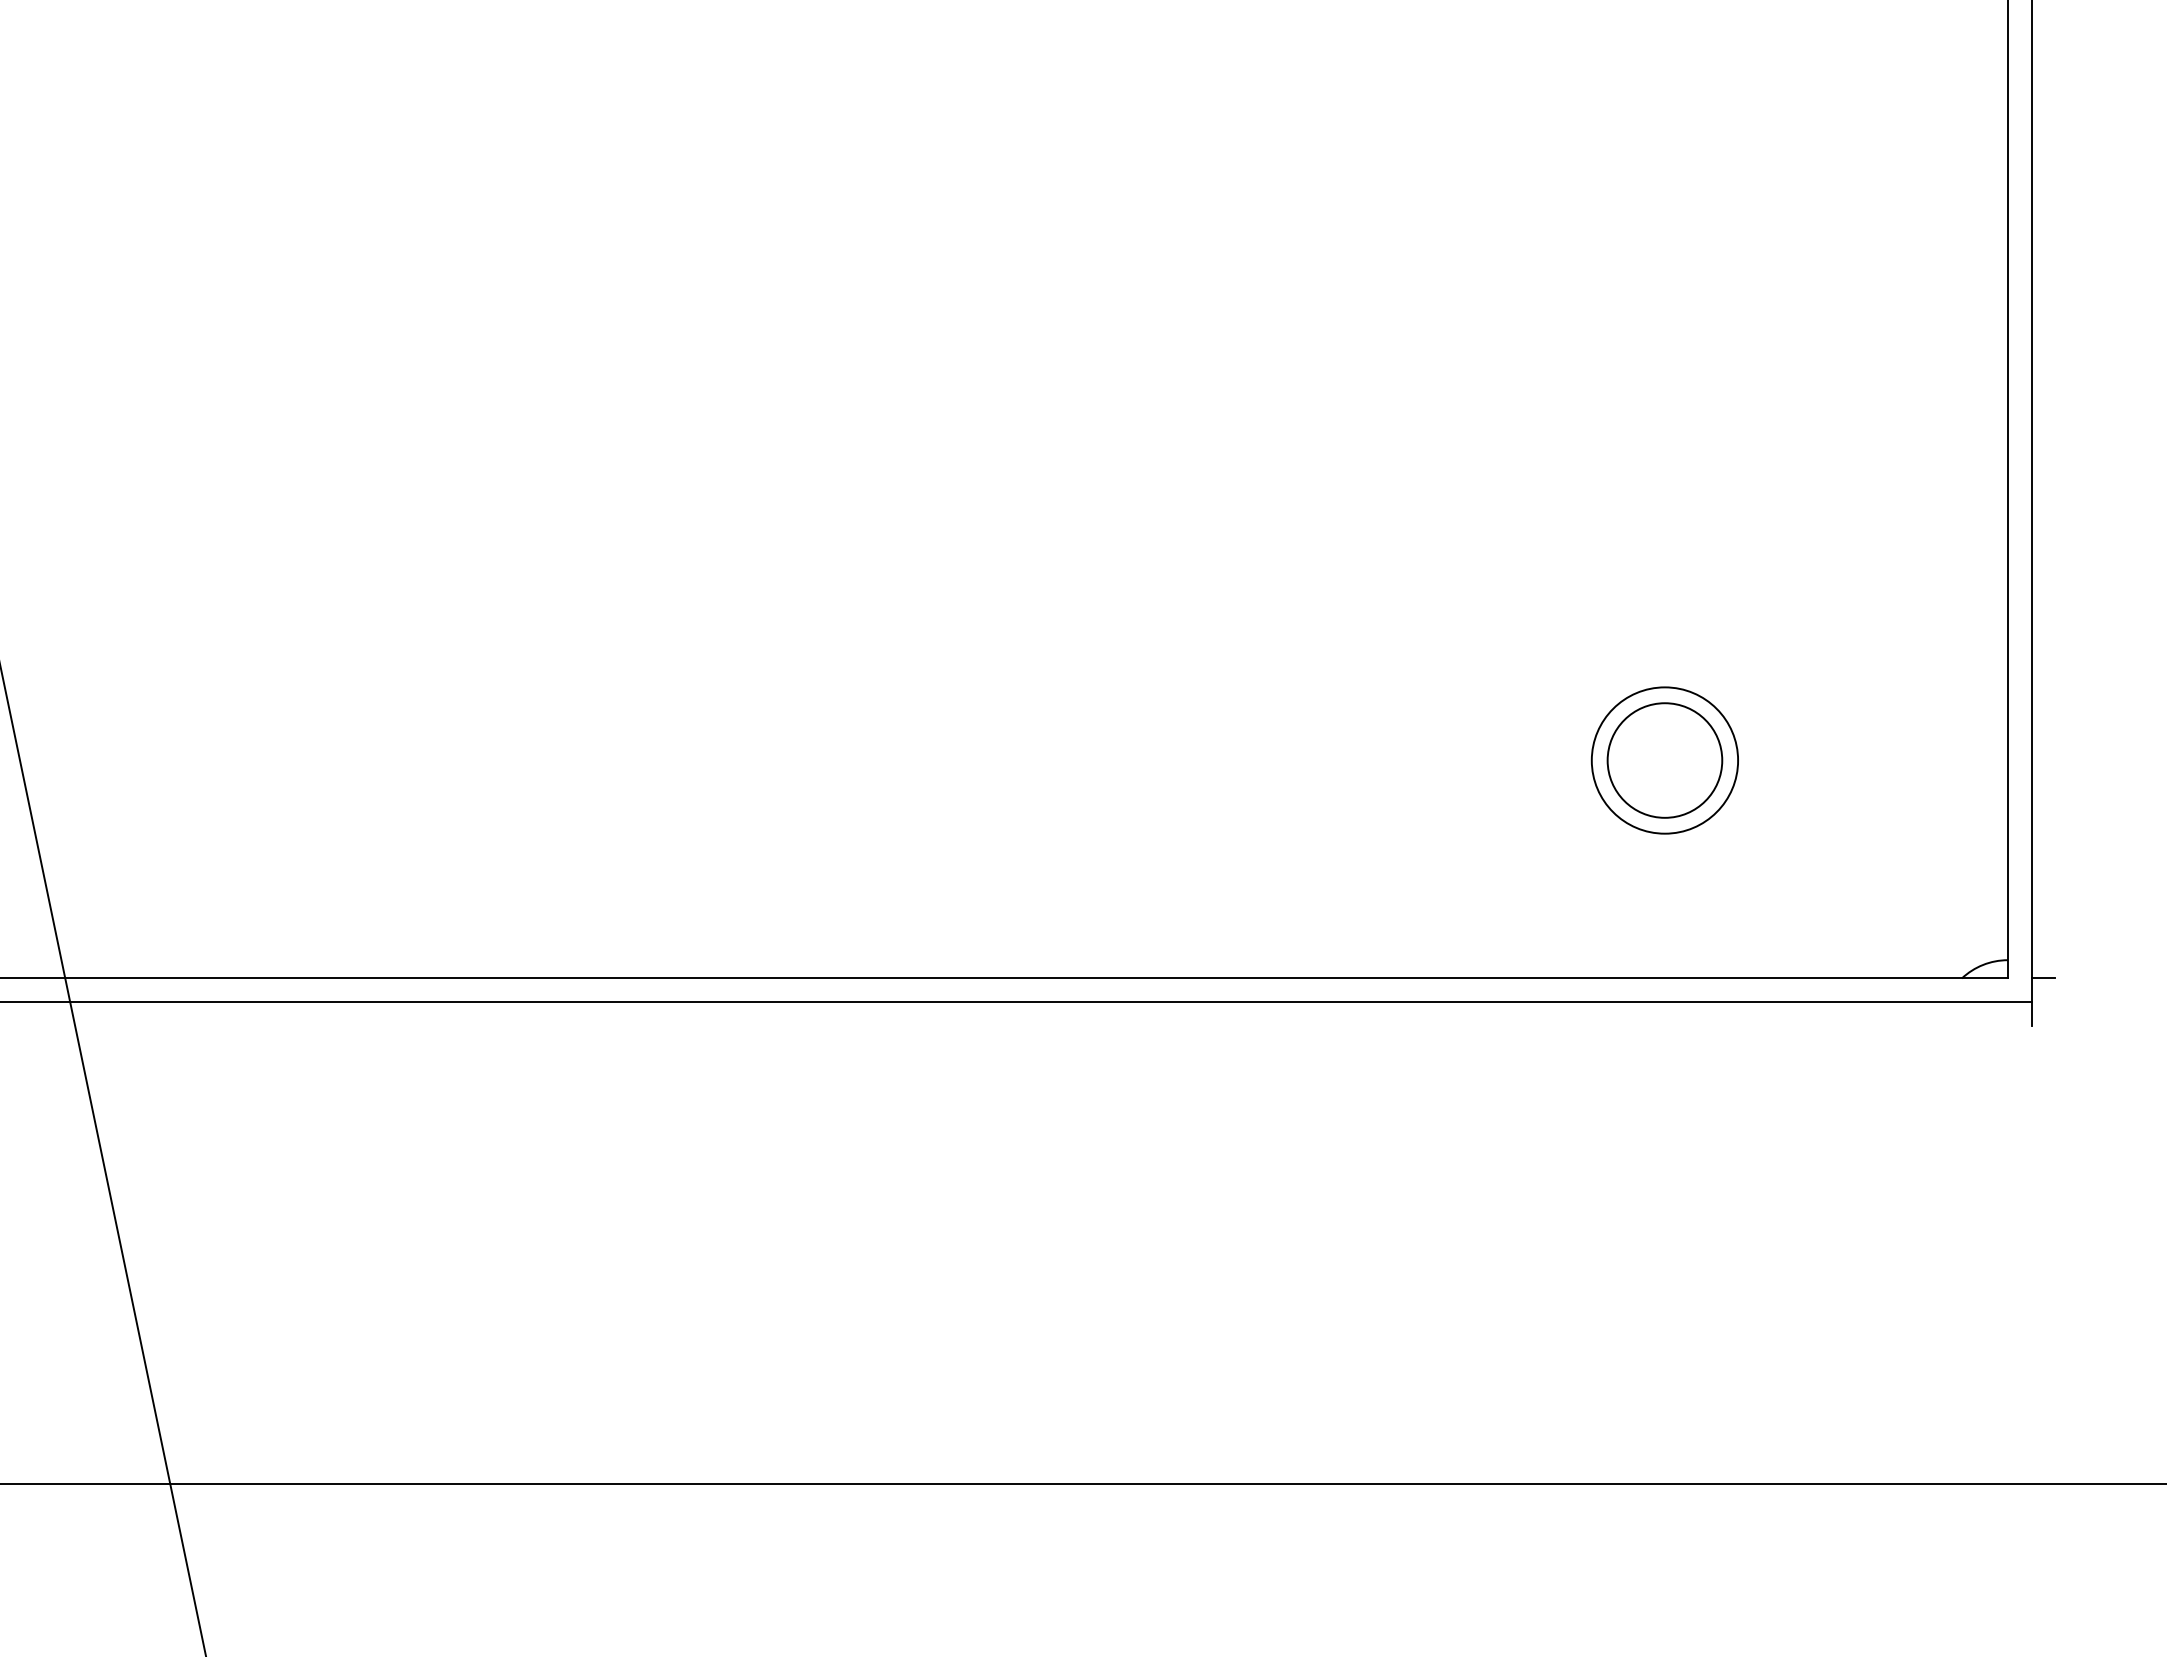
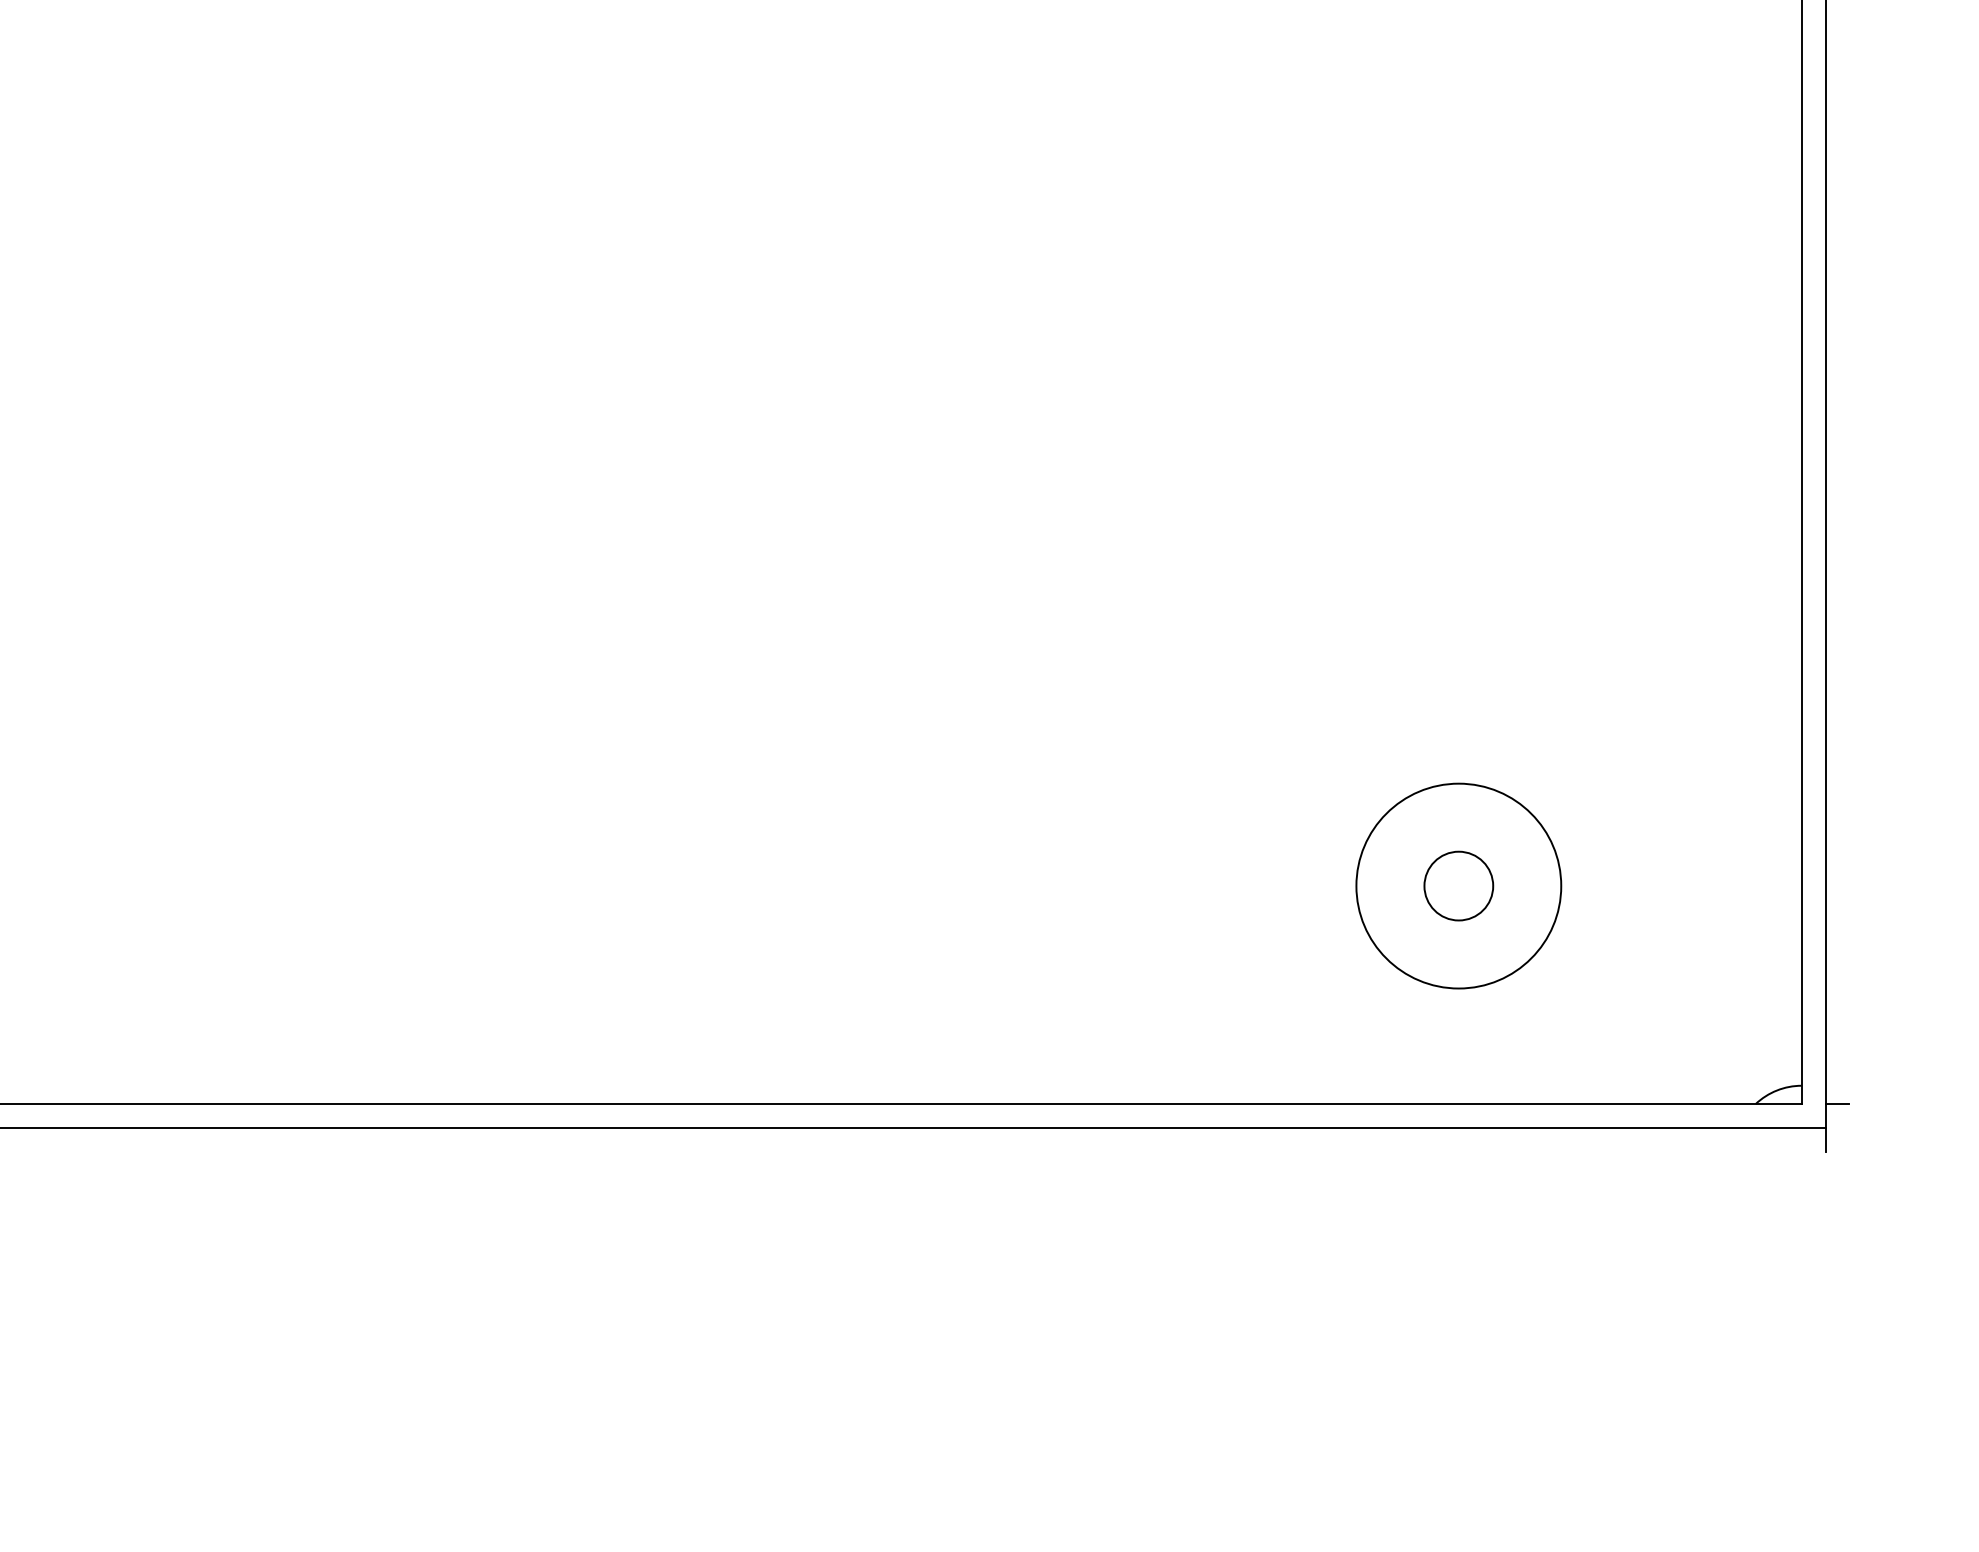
circle: (1664, 760) -> (1458, 886), size x0.6
circle: (1664, 760) -> (1458, 886), size x1.4

